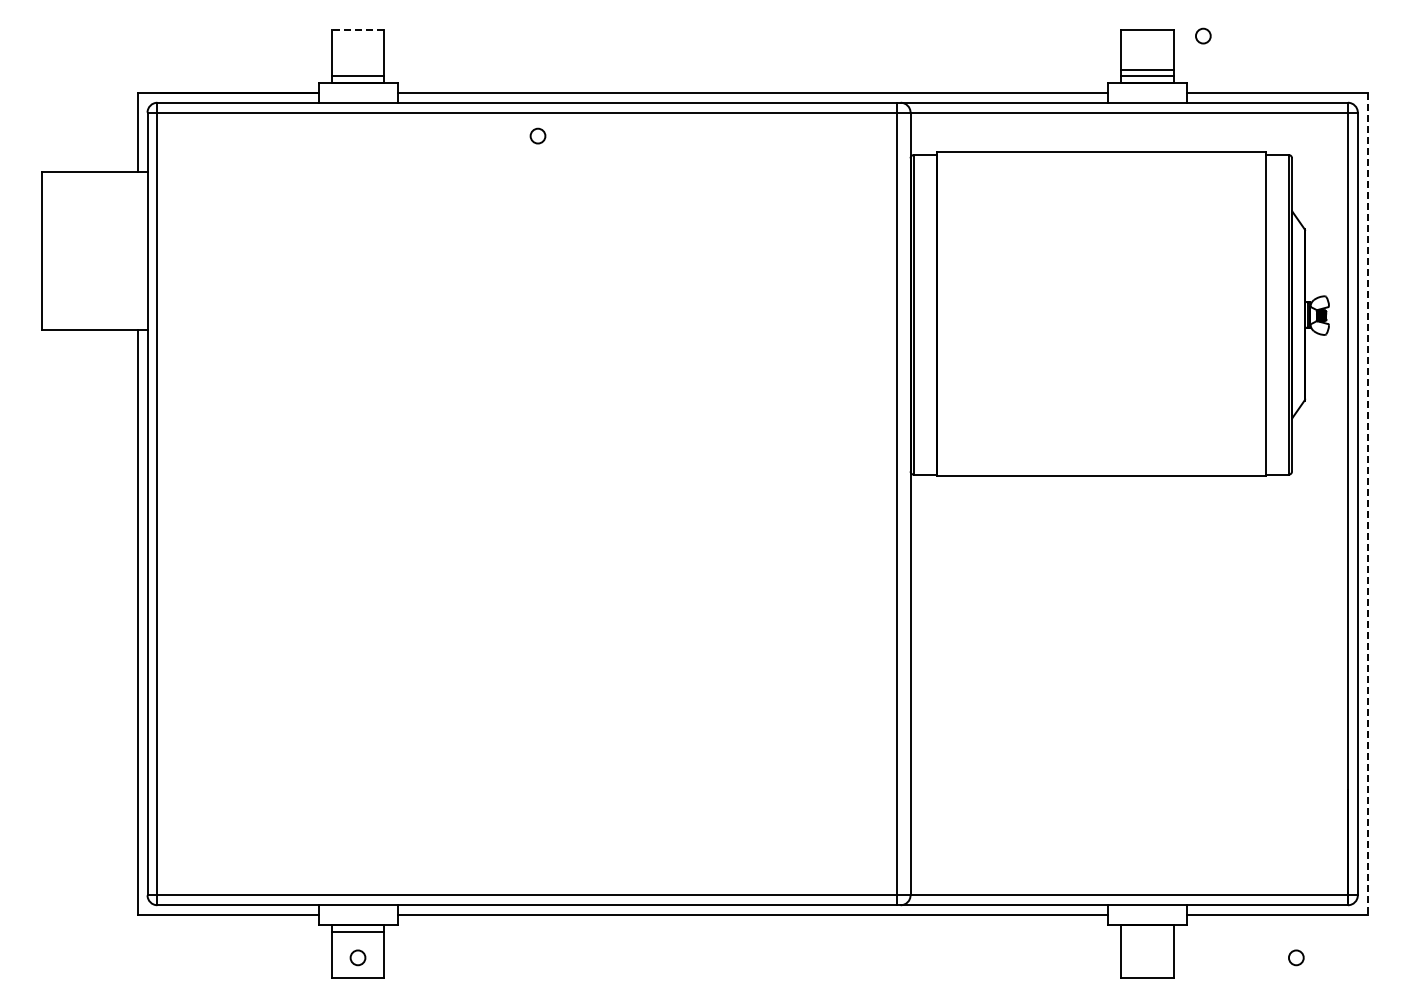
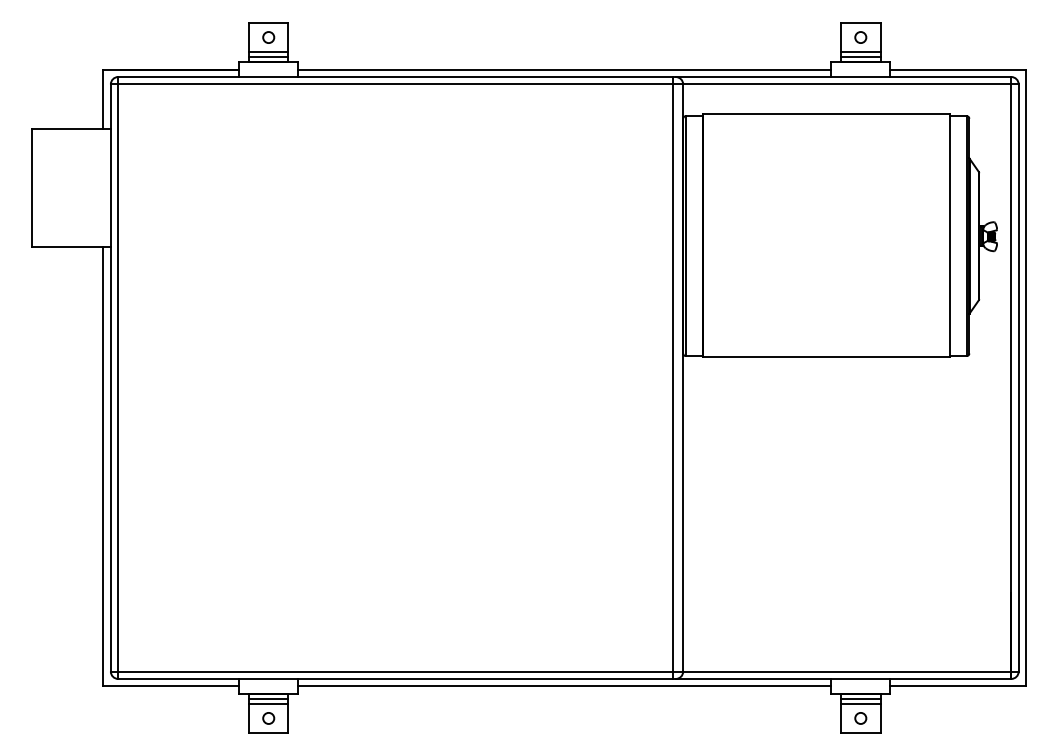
line: (357, 30) -> (268, 22), dashed -> solid
circle: (1203, 35) -> (860, 37), moved
line: (357, 69) -> (268, 52), added
circle: (537, 135) -> (268, 37), moved
line: (1367, 504) -> (1025, 378), dashed -> solid
line: (1147, 931) -> (860, 698), added
line: (357, 938) -> (268, 703), added
line: (1147, 938) -> (860, 703), added
circle: (1296, 957) -> (860, 718), moved

